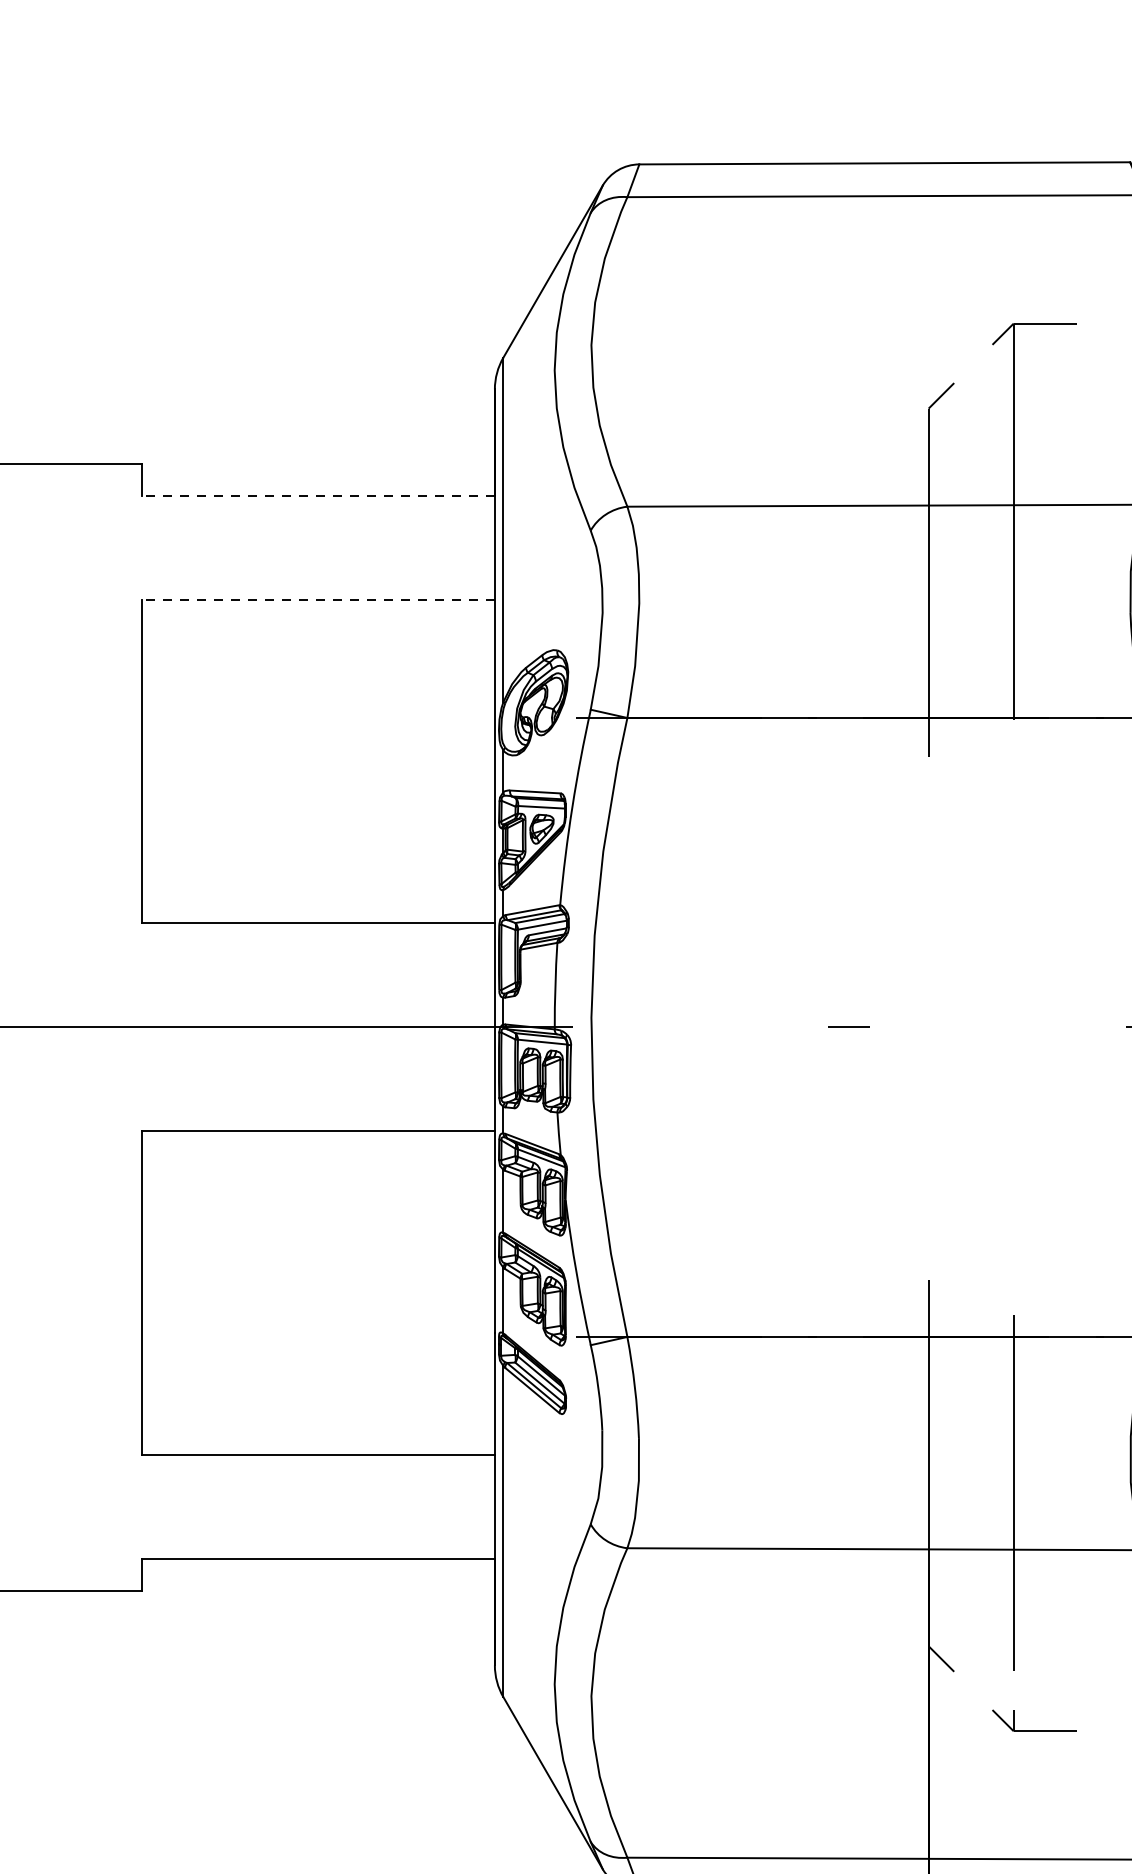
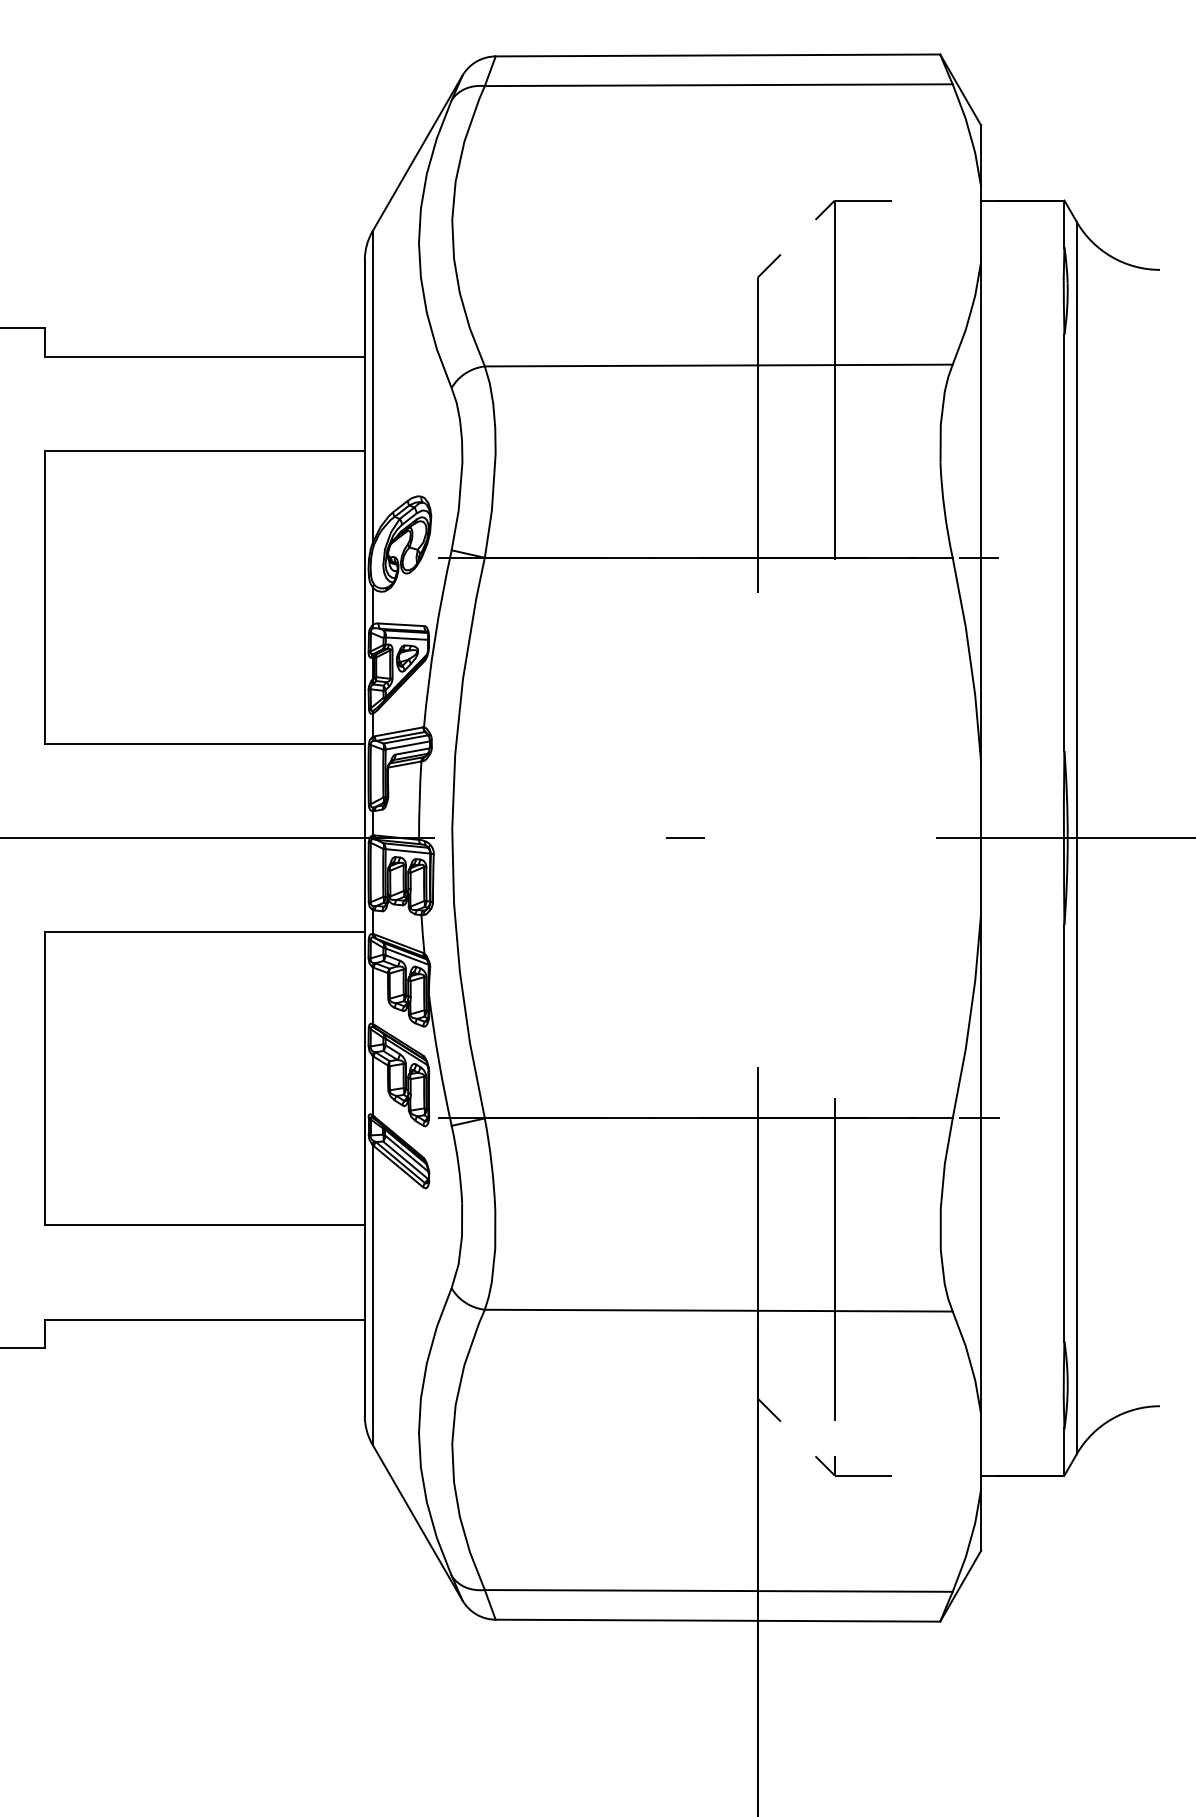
line: (317, 495) -> (204, 356), dashed -> solid
line: (317, 599) -> (204, 450), dashed -> solid

